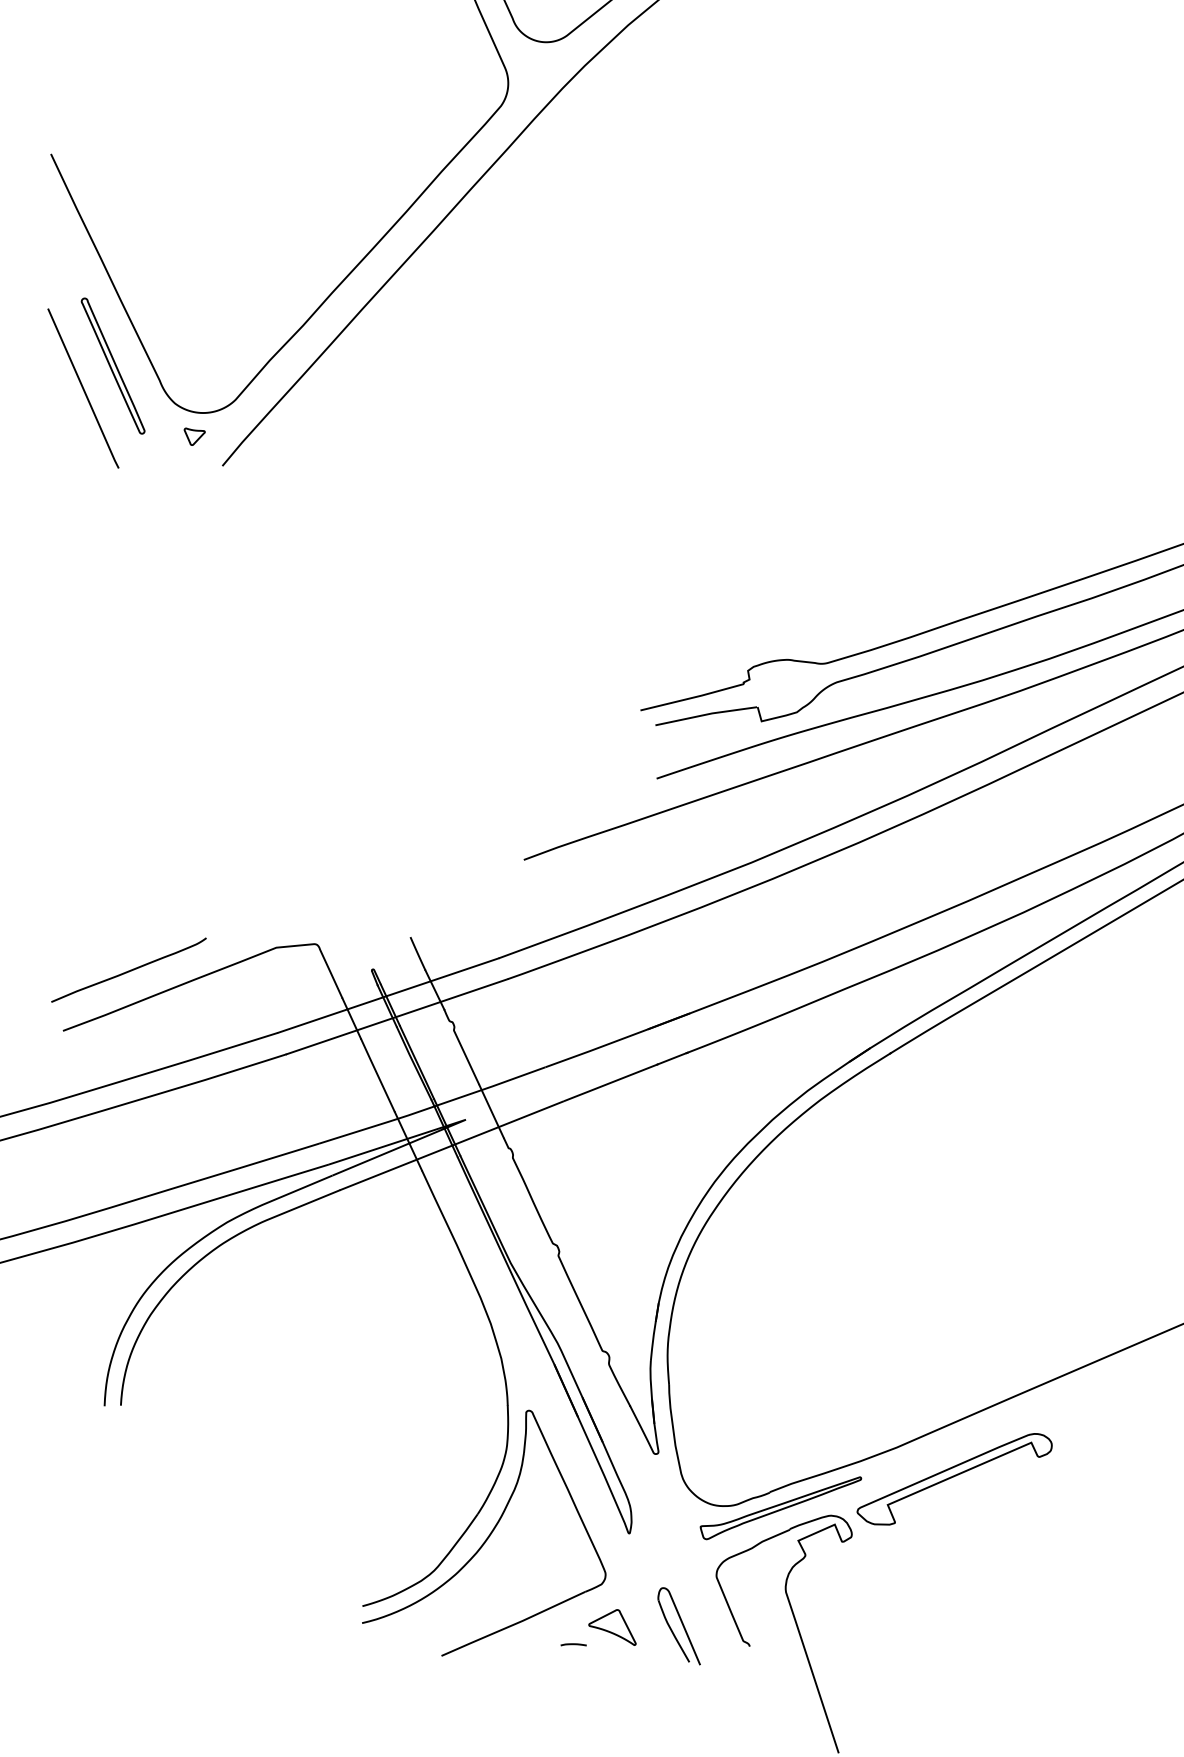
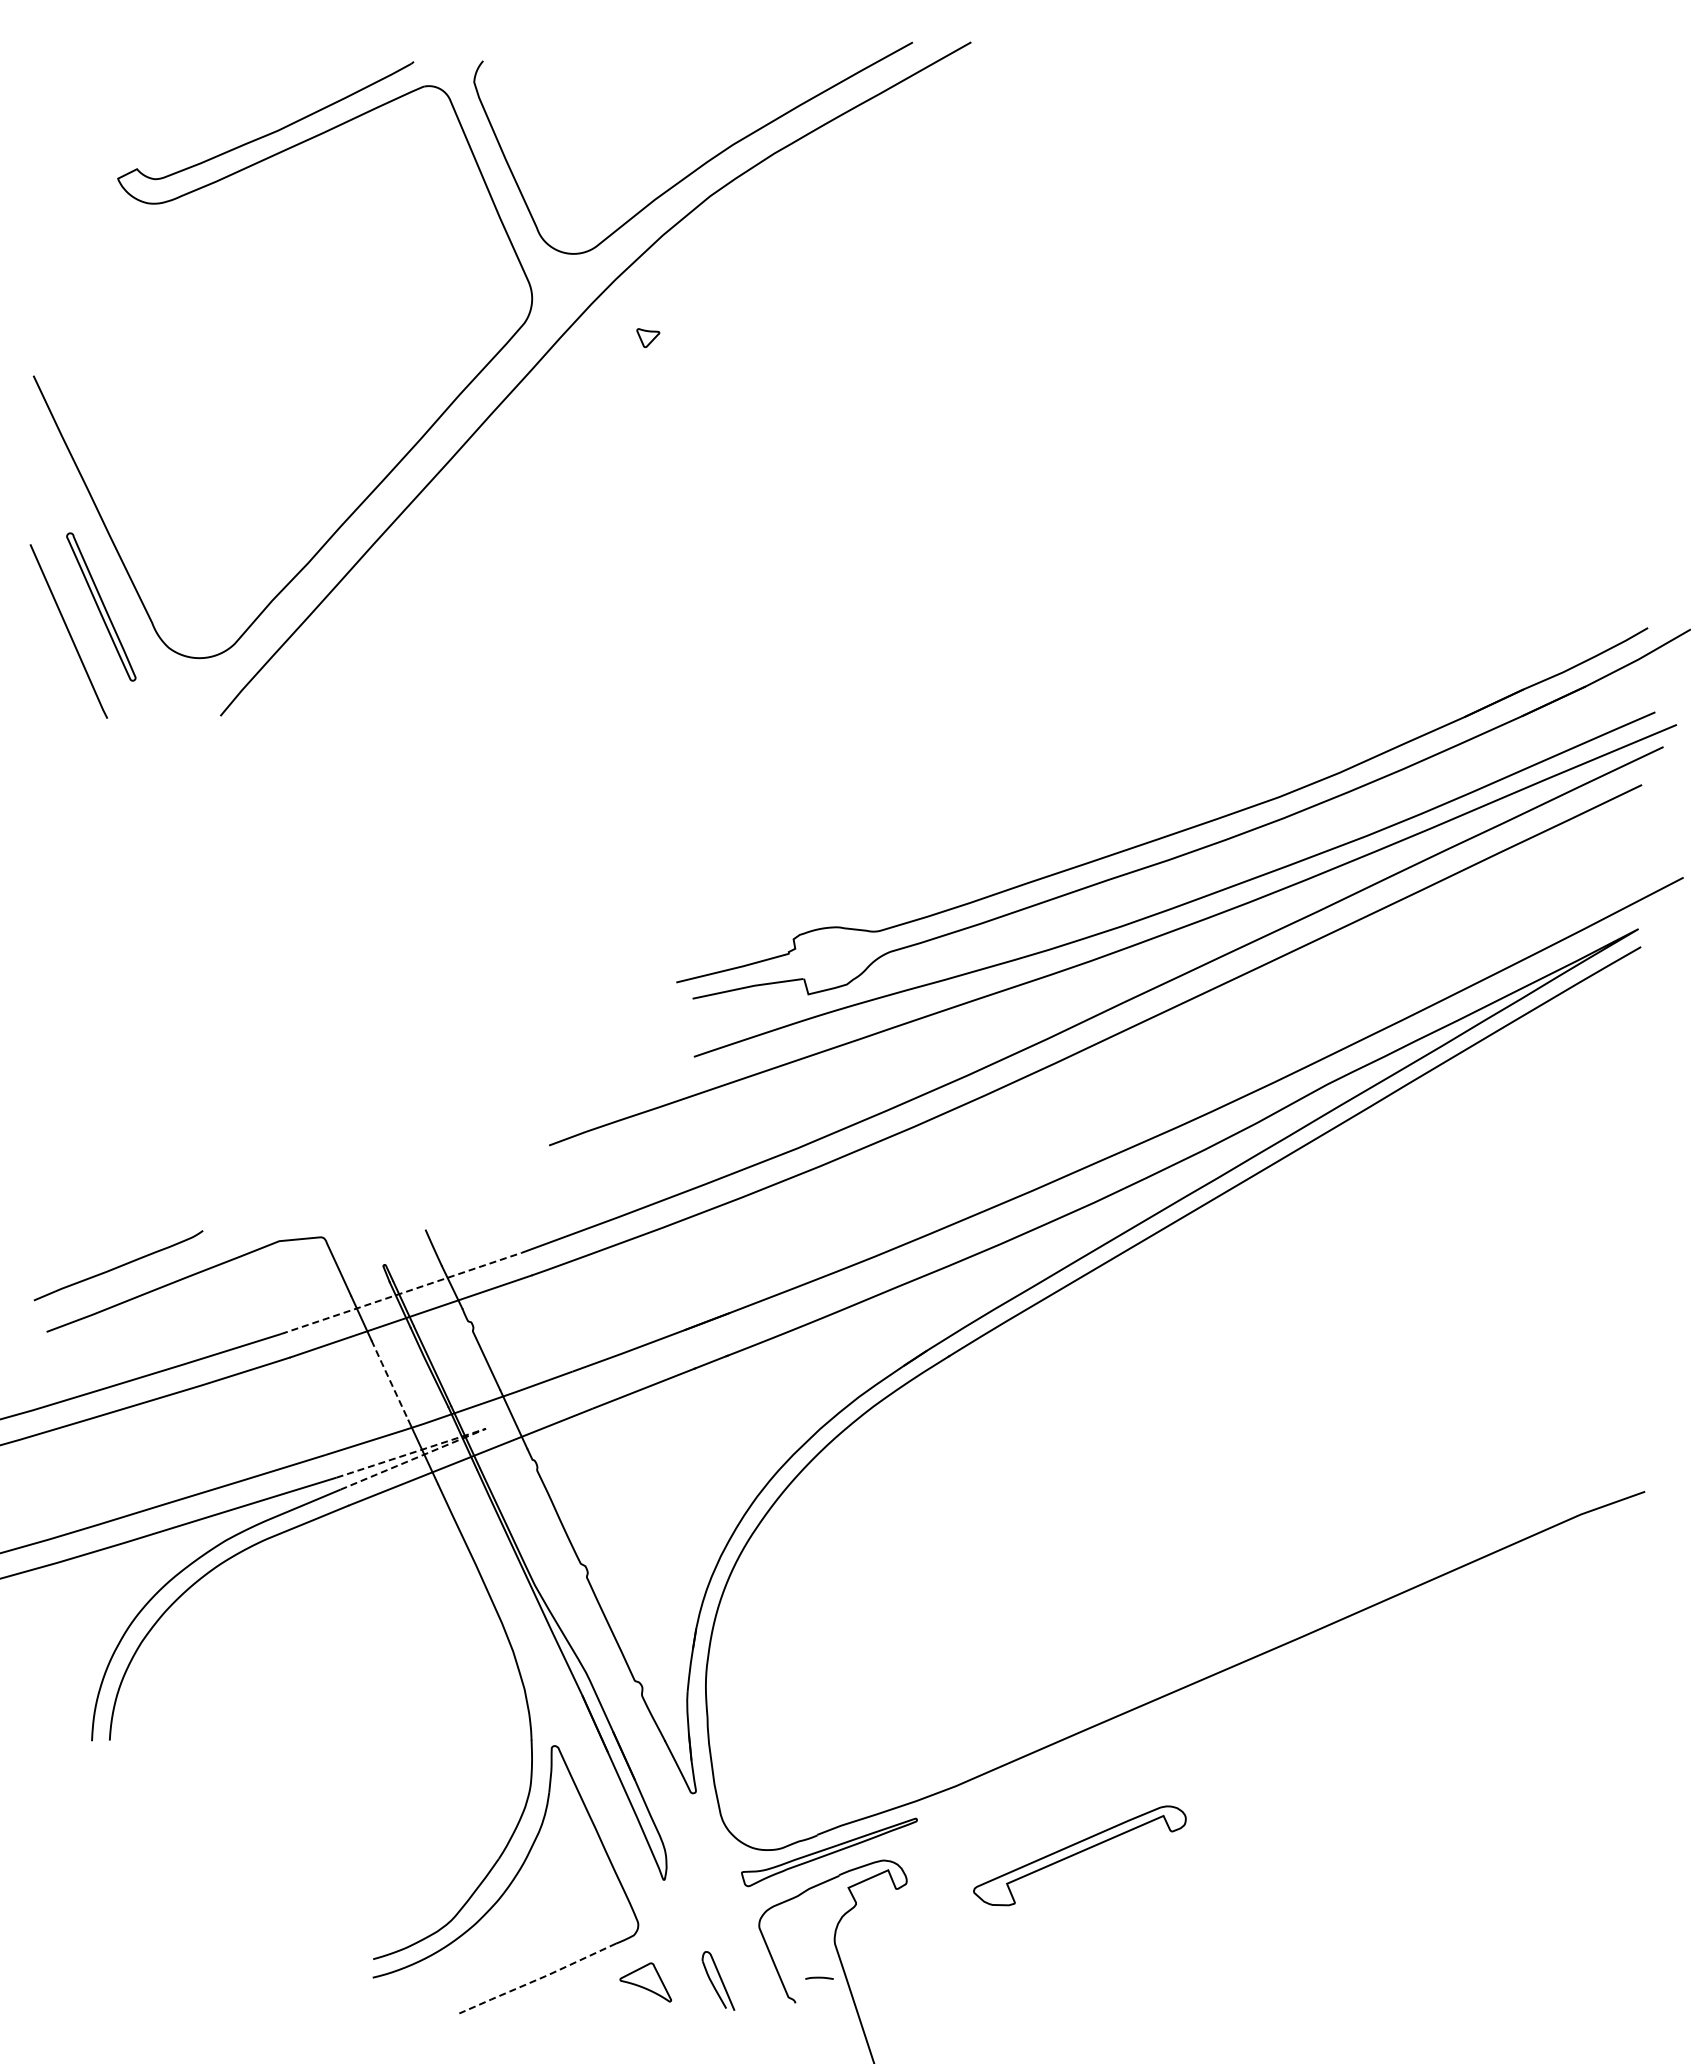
part: (194, 437) -> (648, 338), moved
line: (388, 995) -> (401, 1293), solid -> dashed
line: (377, 1075) -> (389, 1380), solid -> dashed
line: (466, 1119) -> (486, 1428), solid -> dashed
part: (954, 1478) -> (1079, 1855), moved
line: (513, 1624) -> (537, 1979), solid -> dashed
part: (679, 1625) -> (718, 1980), size x0.7
line: (573, 1644) -> (819, 1977), moved

